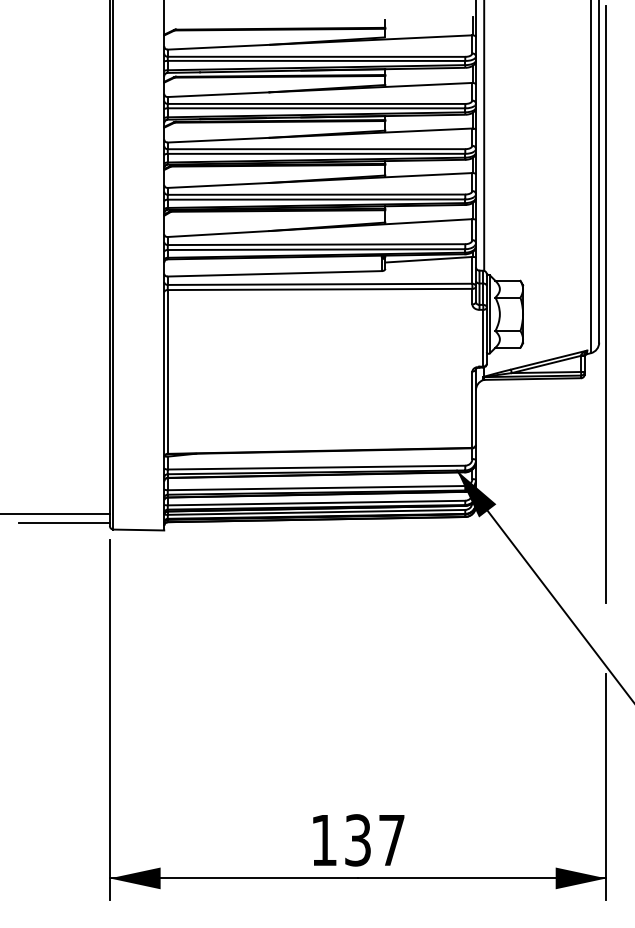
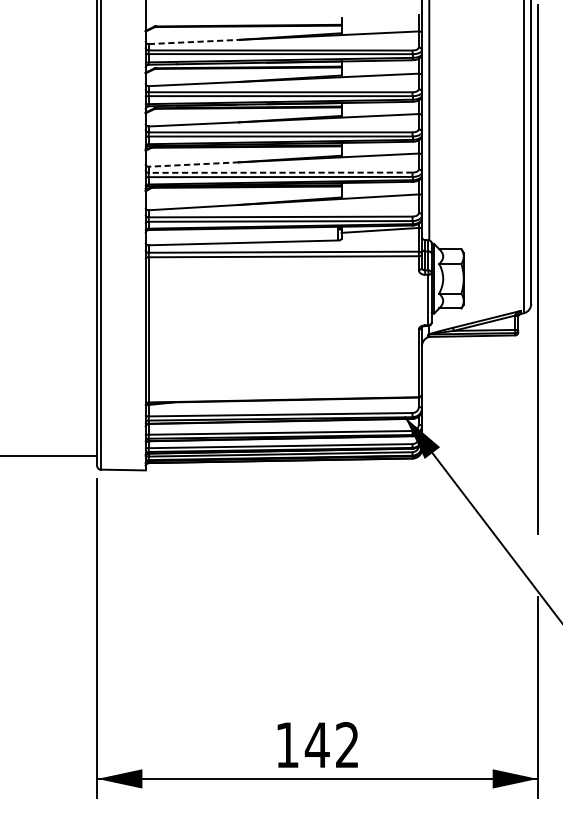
line: (218, 47) -> (193, 42), solid -> dashed
line: (218, 185) -> (193, 164), solid -> dashed
line: (316, 194) -> (280, 172), solid -> dashed
line: (64, 523) -> (57, 464), removed
text: (373, 840) -> (331, 745), 137 -> 142

